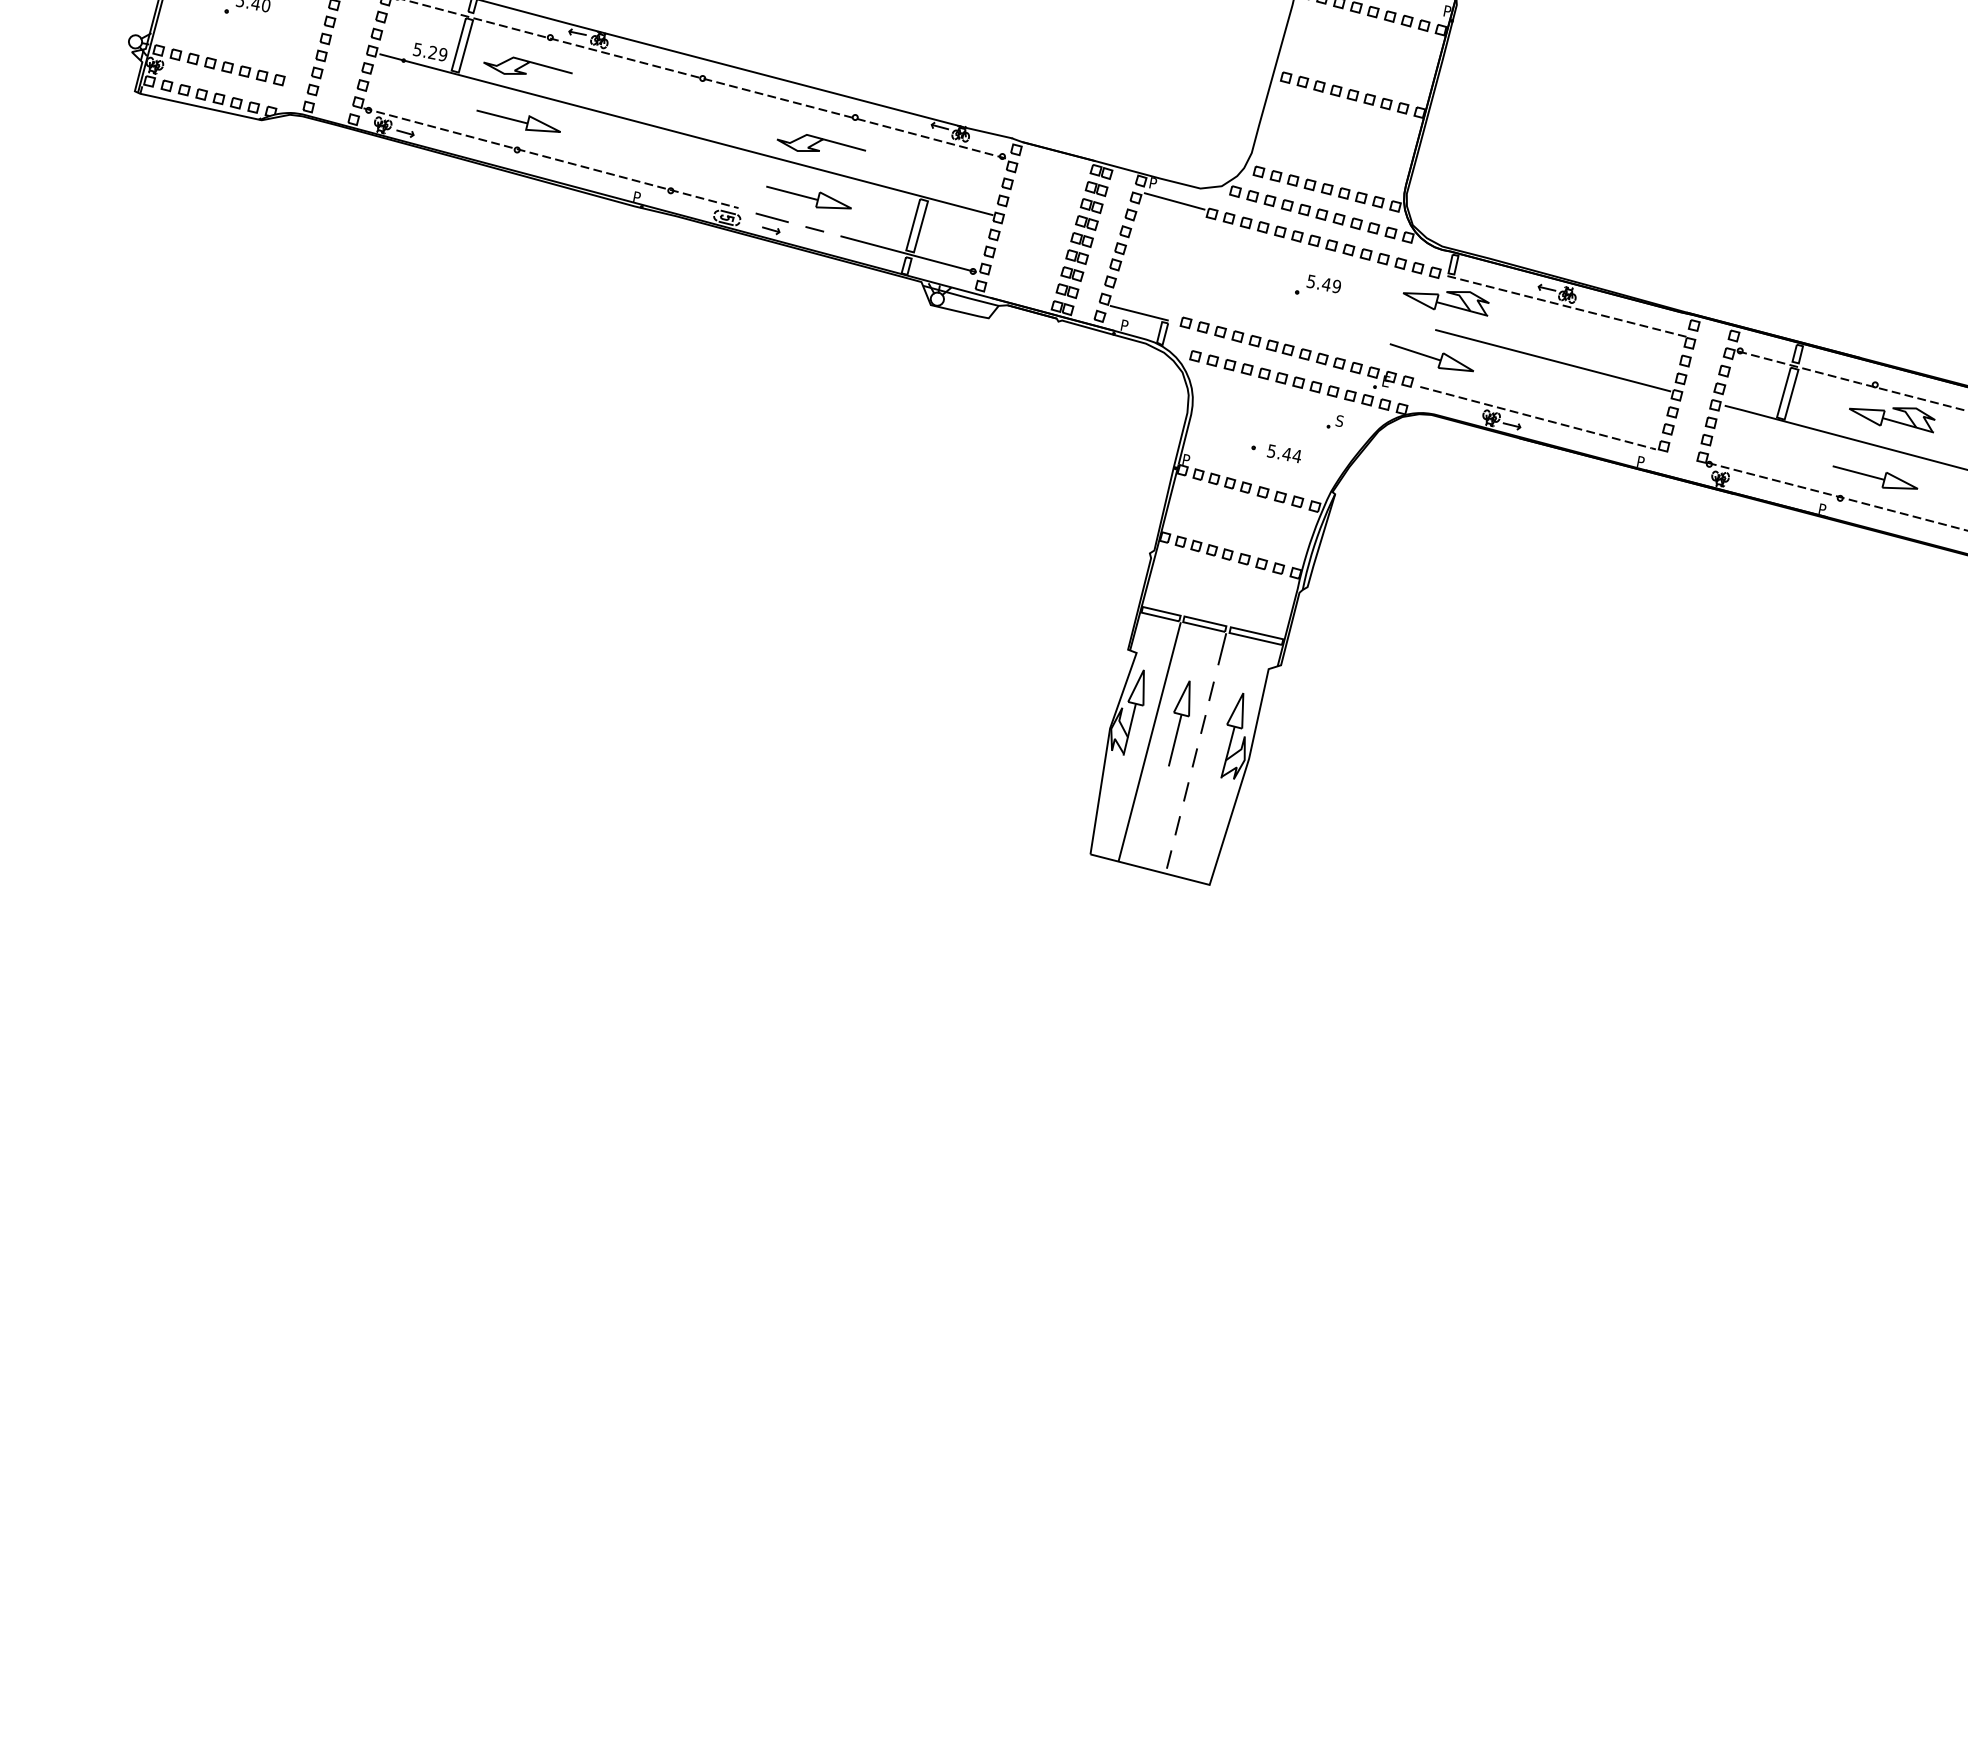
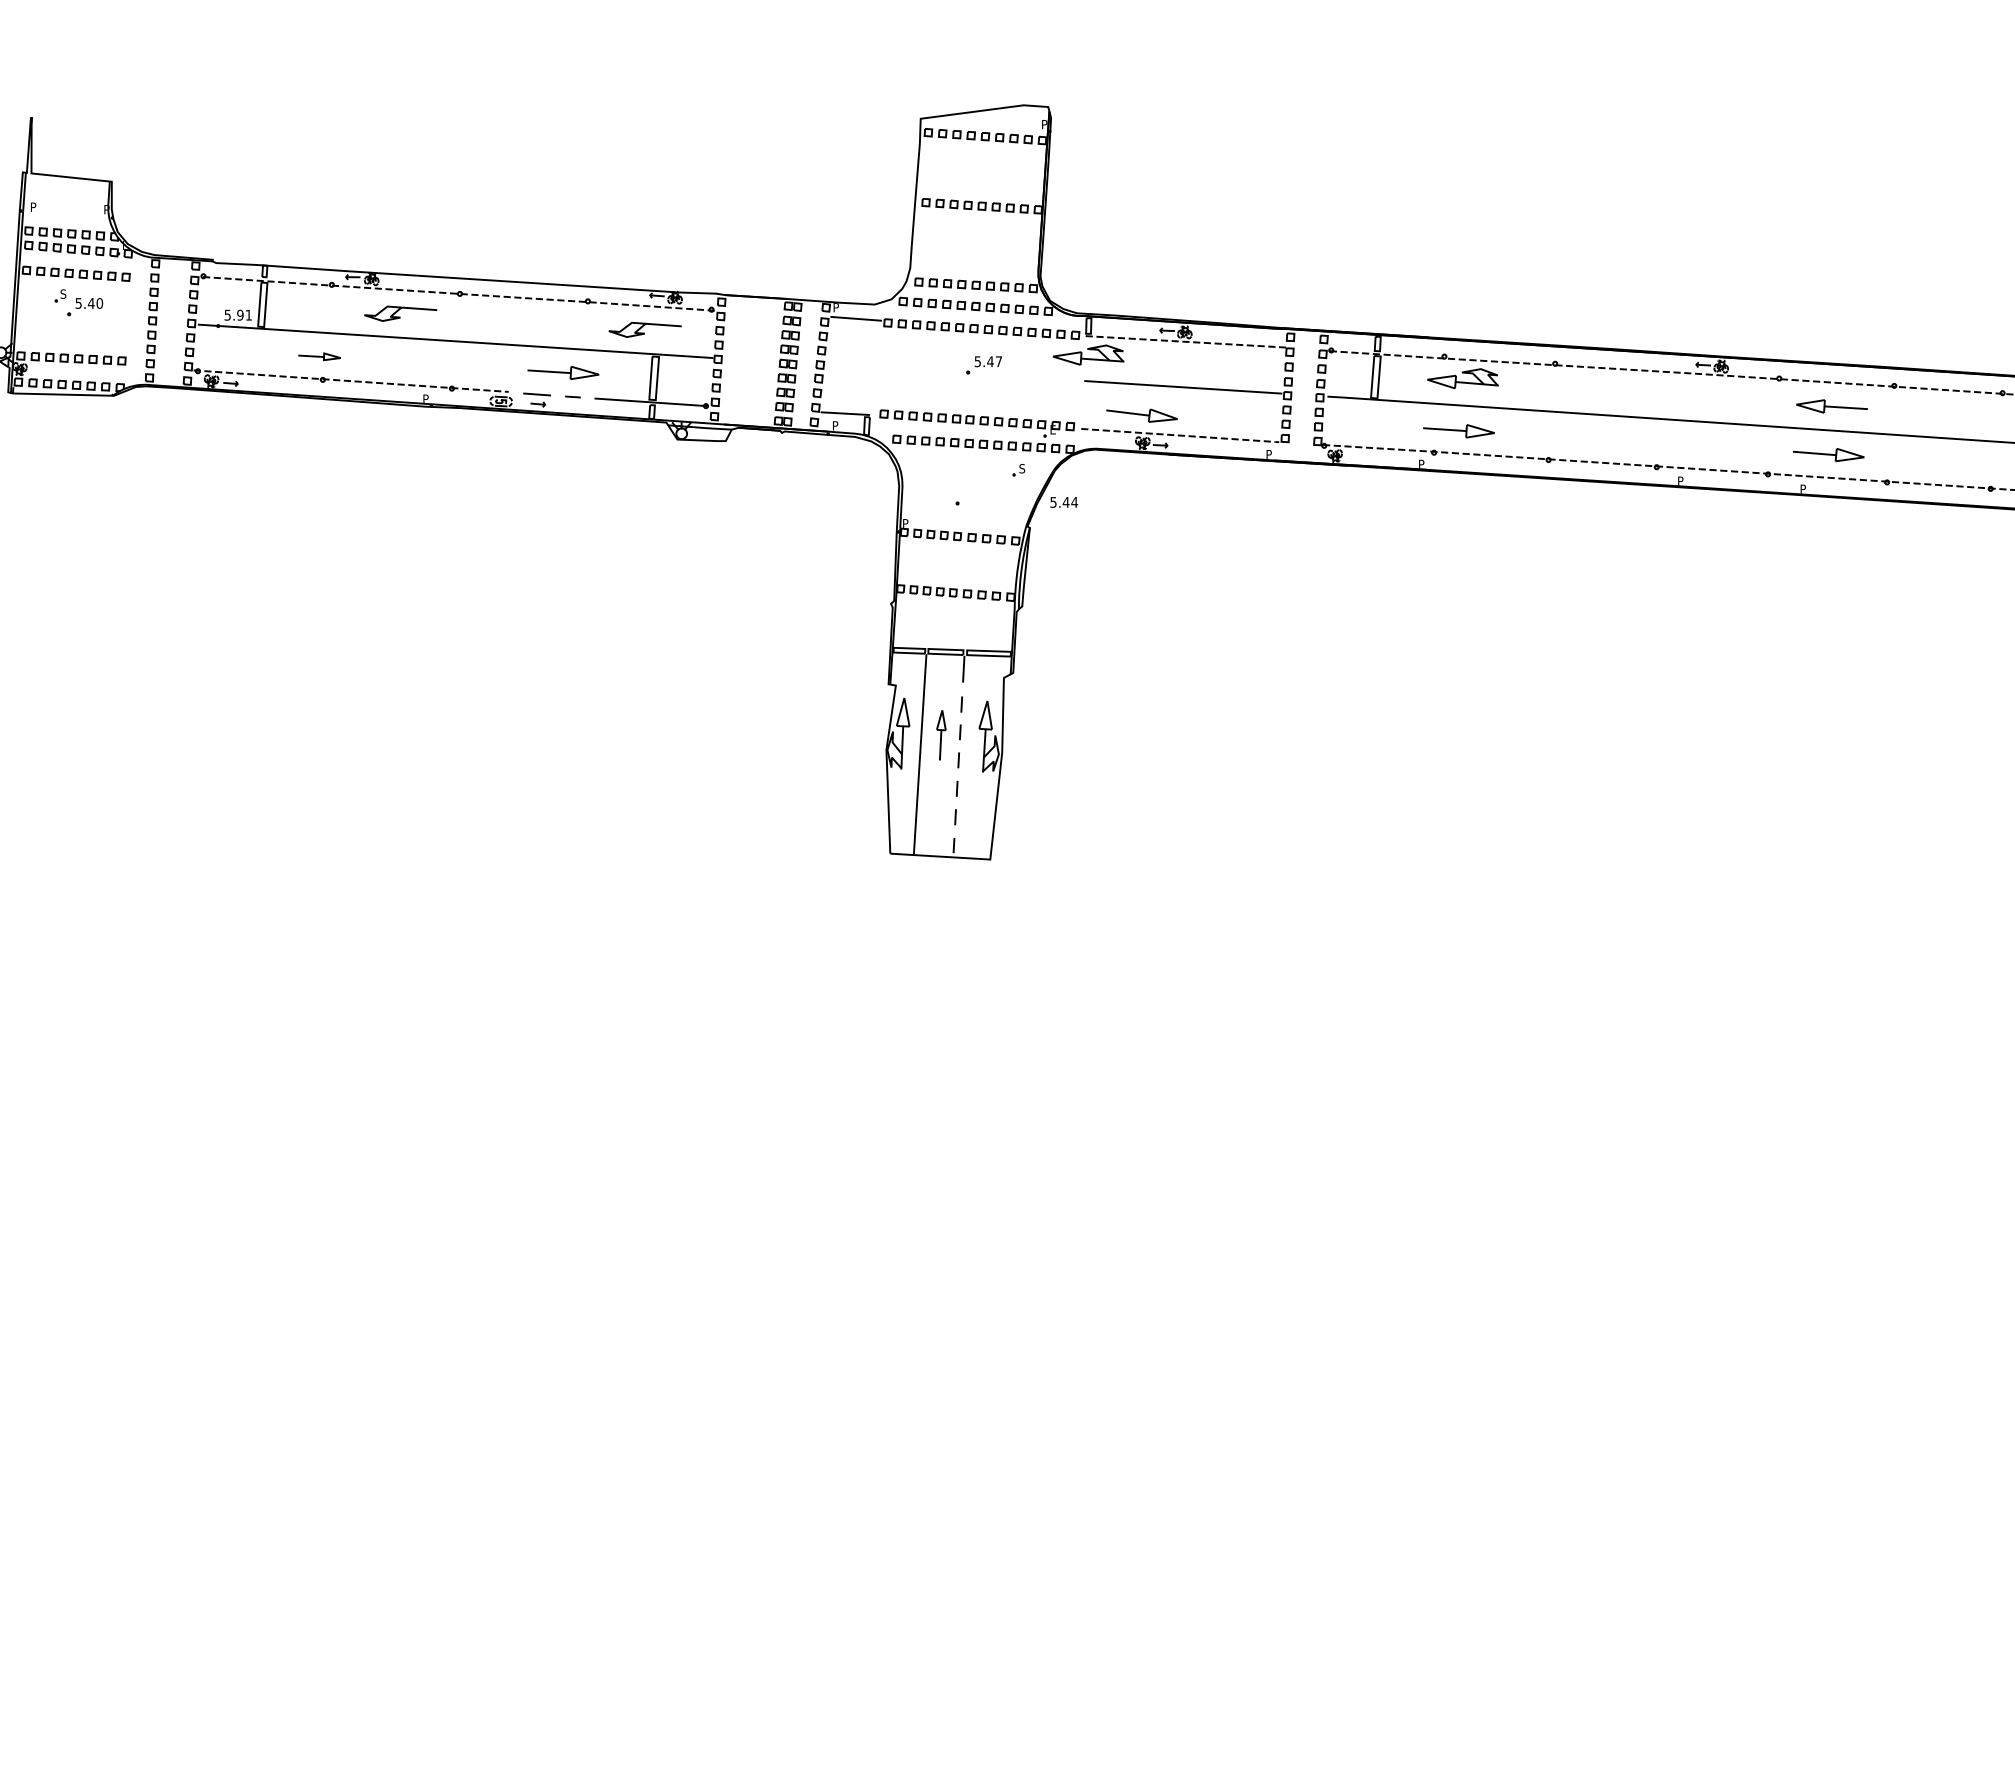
text: (438, 52) -> (244, 314), 5.29 -> 5.91
curve: (525, 66) -> (398, 311), moved
part: (518, 121) -> (319, 356), size x0.6
curve: (818, 143) -> (642, 327), moved
text: (1336, 286) -> (998, 361), 5.49 -> 5.47
part: (1431, 358) -> (1141, 415), moved
text: (1284, 453) -> (1064, 502), moved
part: (1179, 723) -> (941, 735), size x0.7

